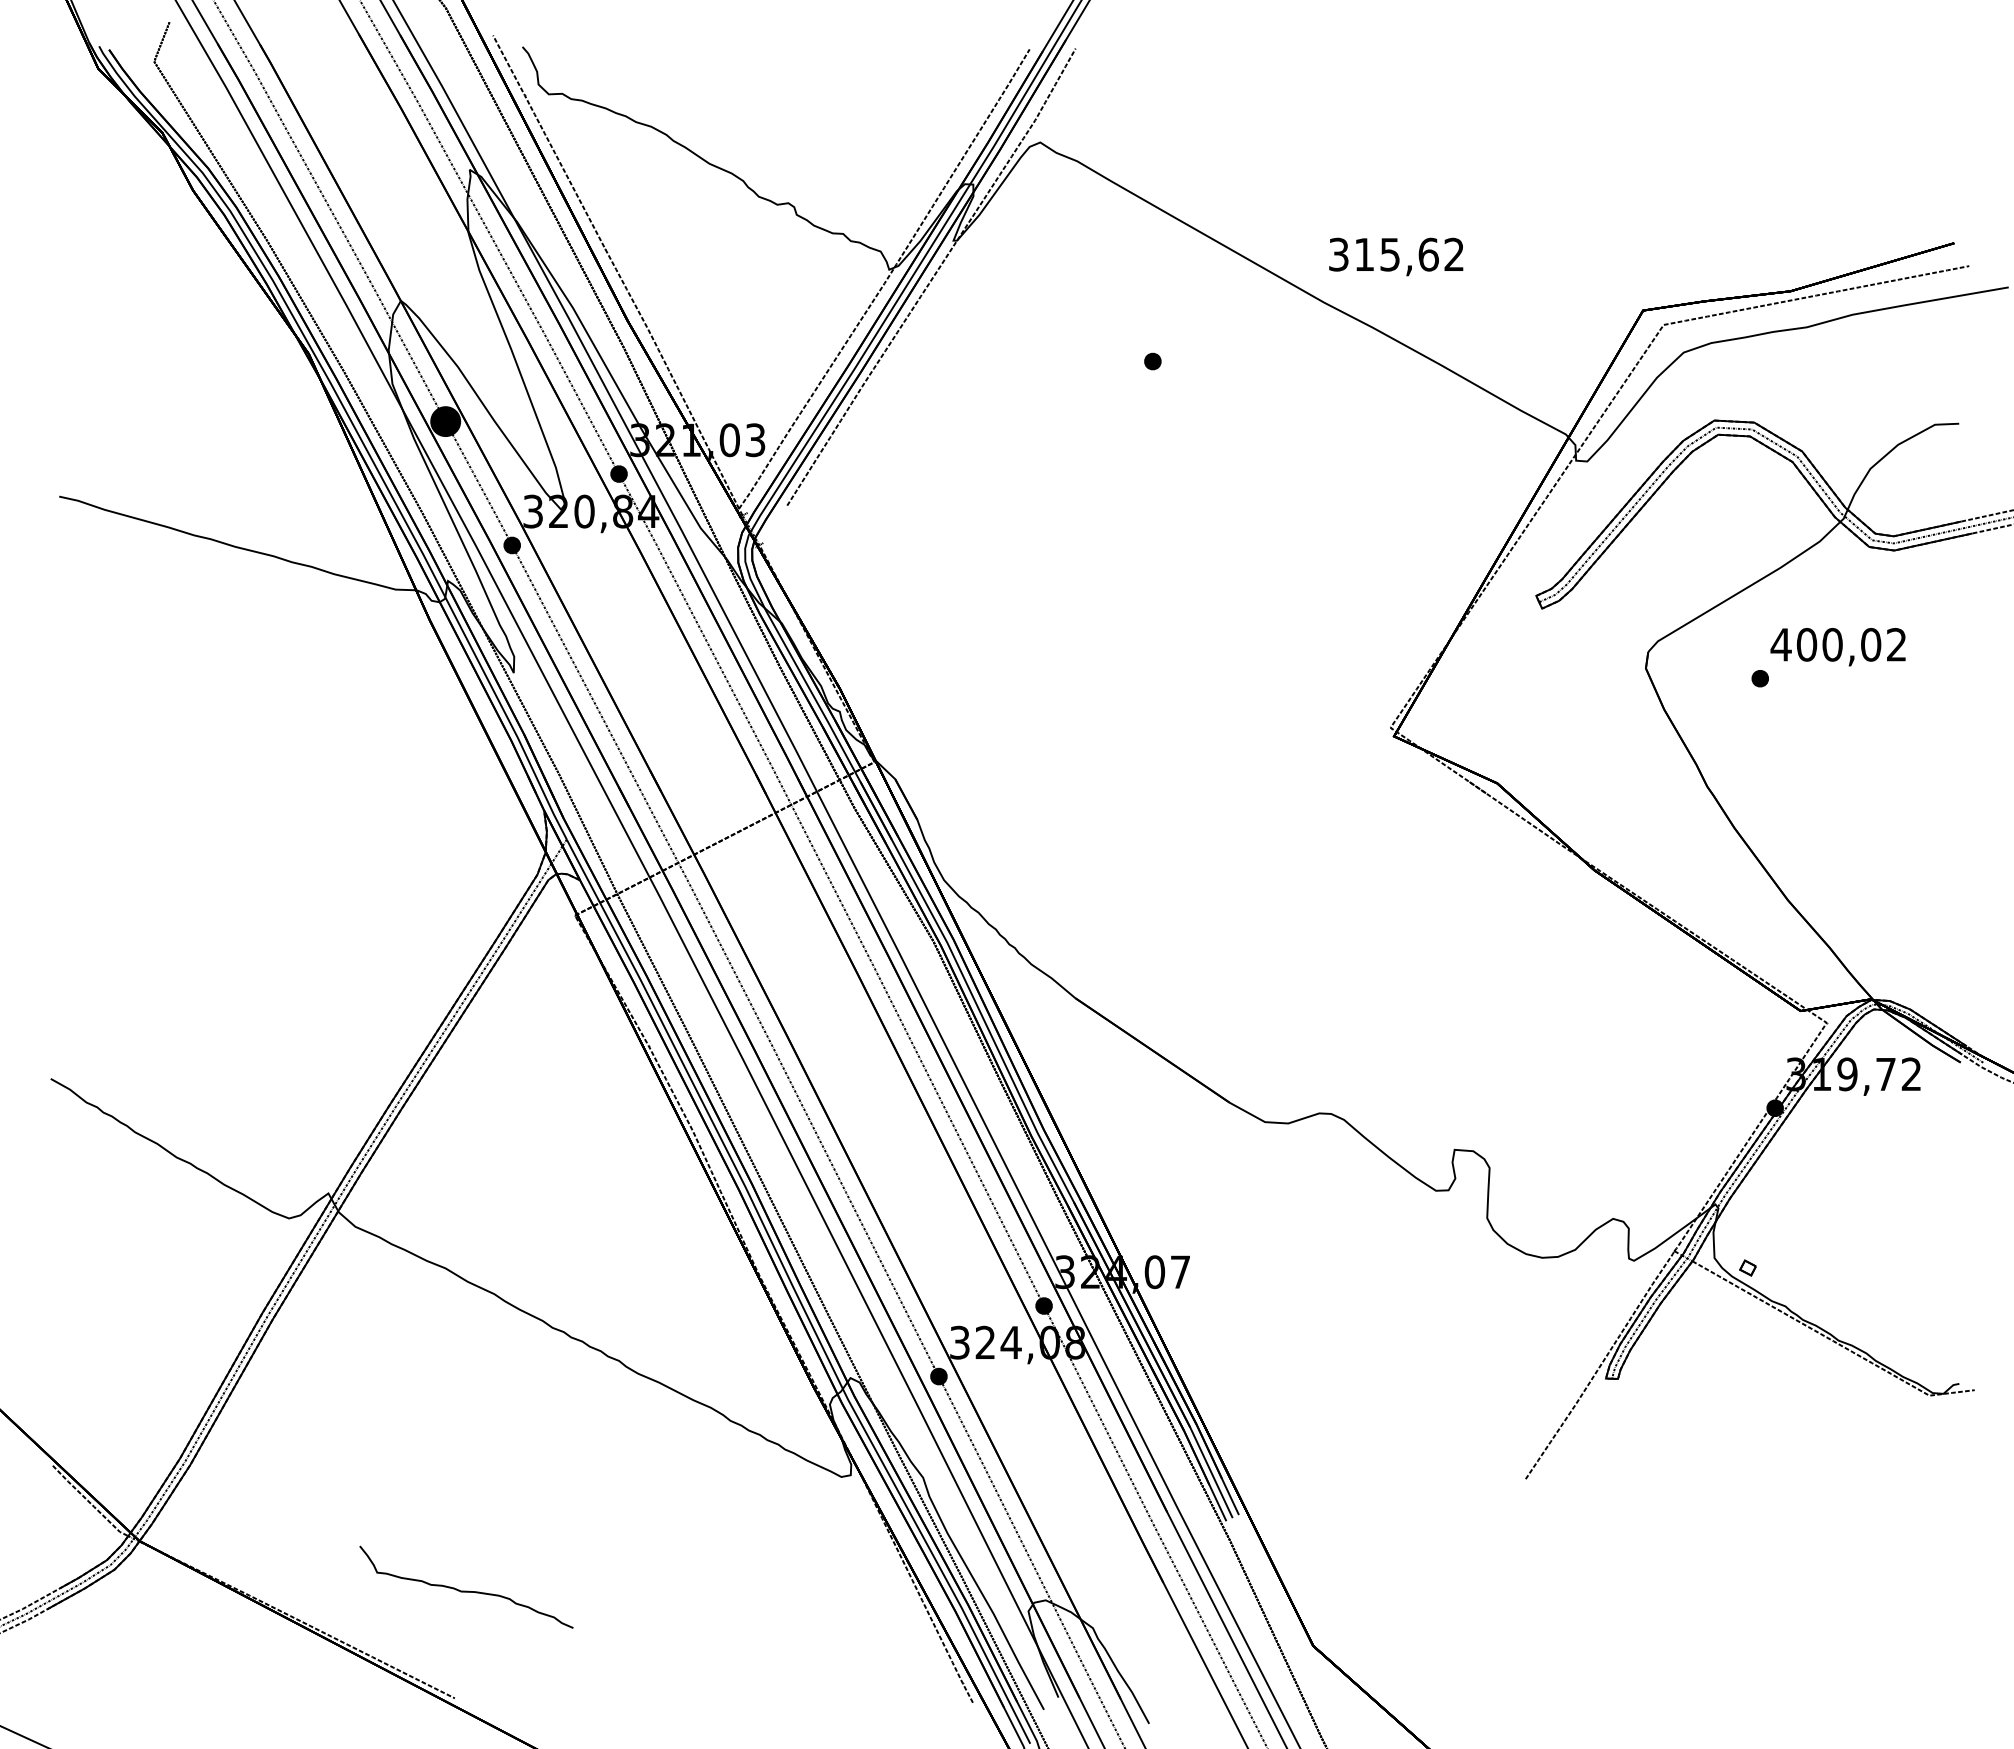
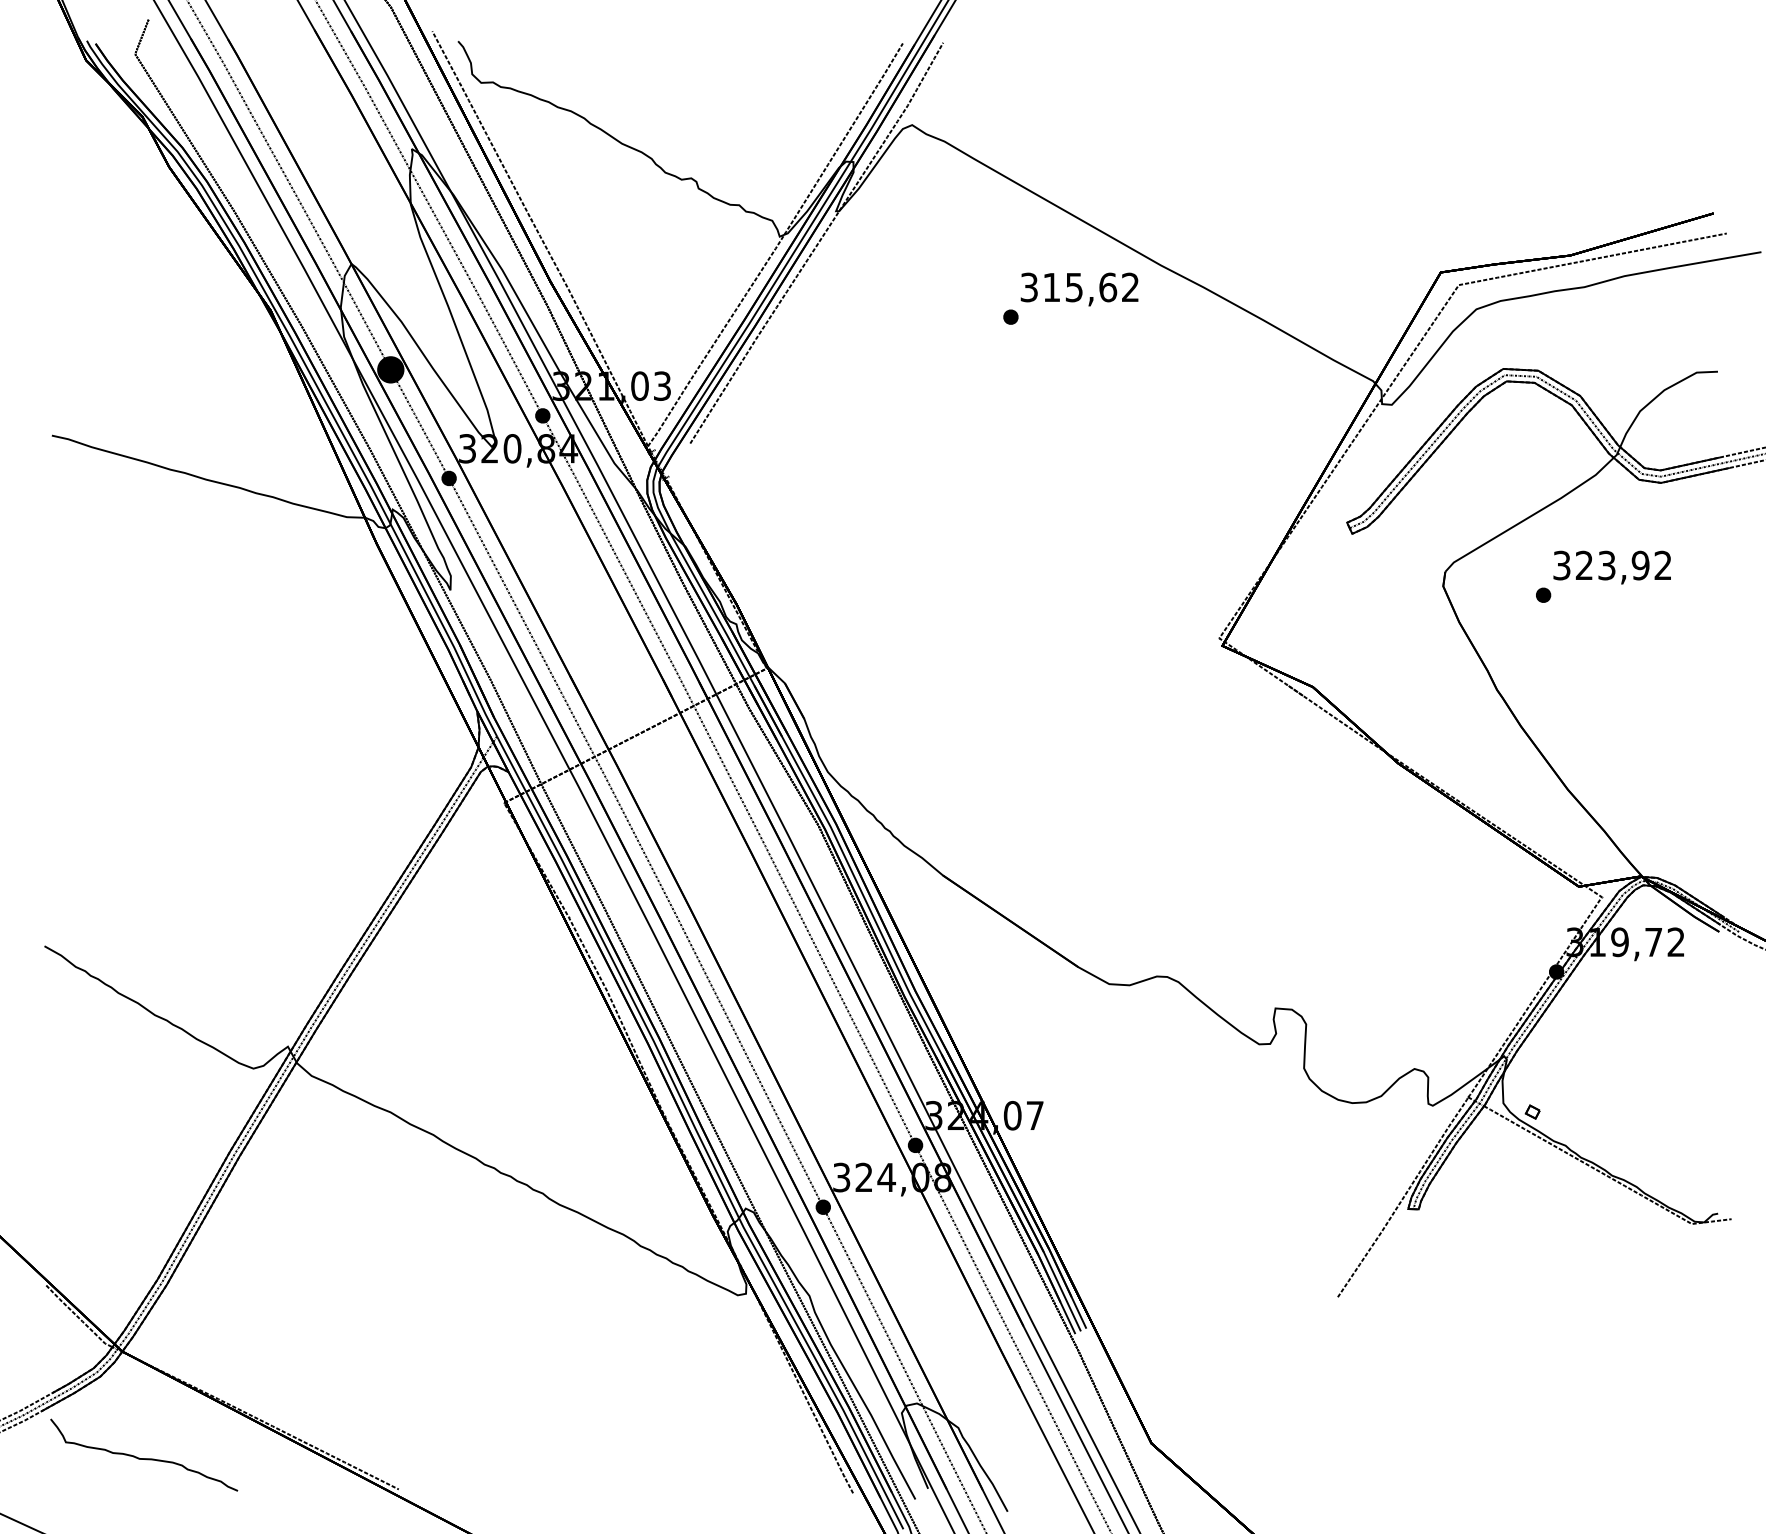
text: (1396, 256) -> (1079, 289), moved
text: (1825, 644) -> (1600, 565), 400,02 -> 323,92
curve: (466, 1590) -> (144, 1457), moved

